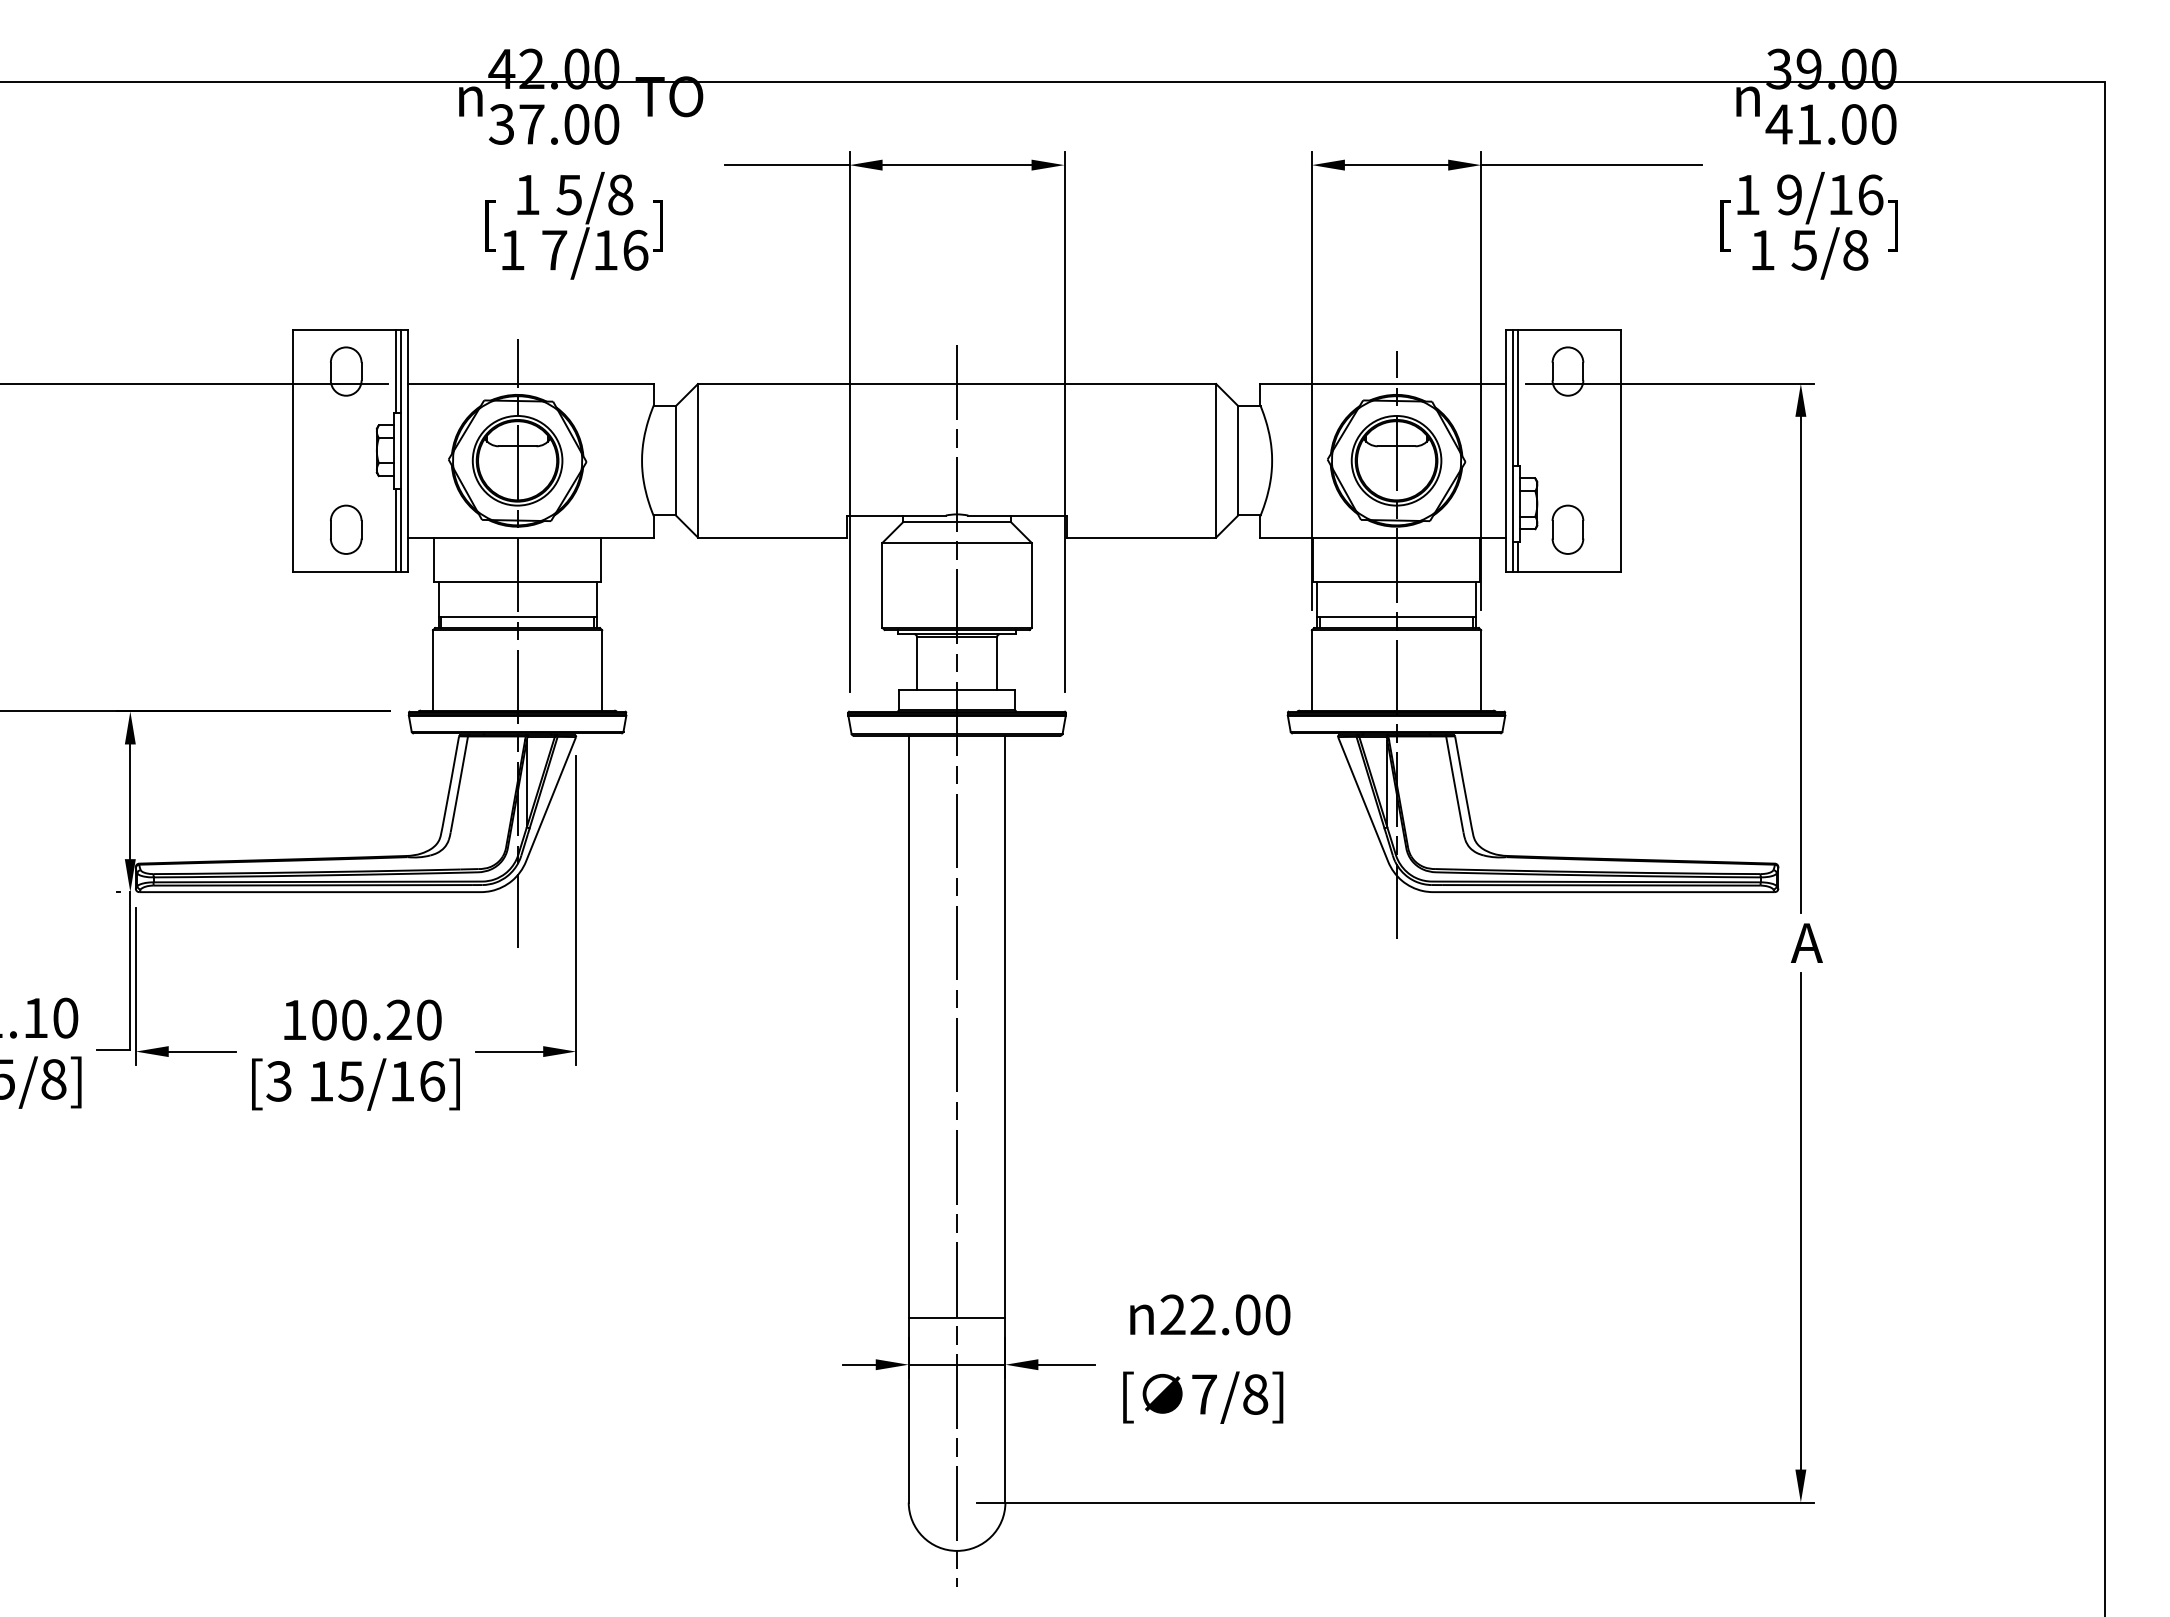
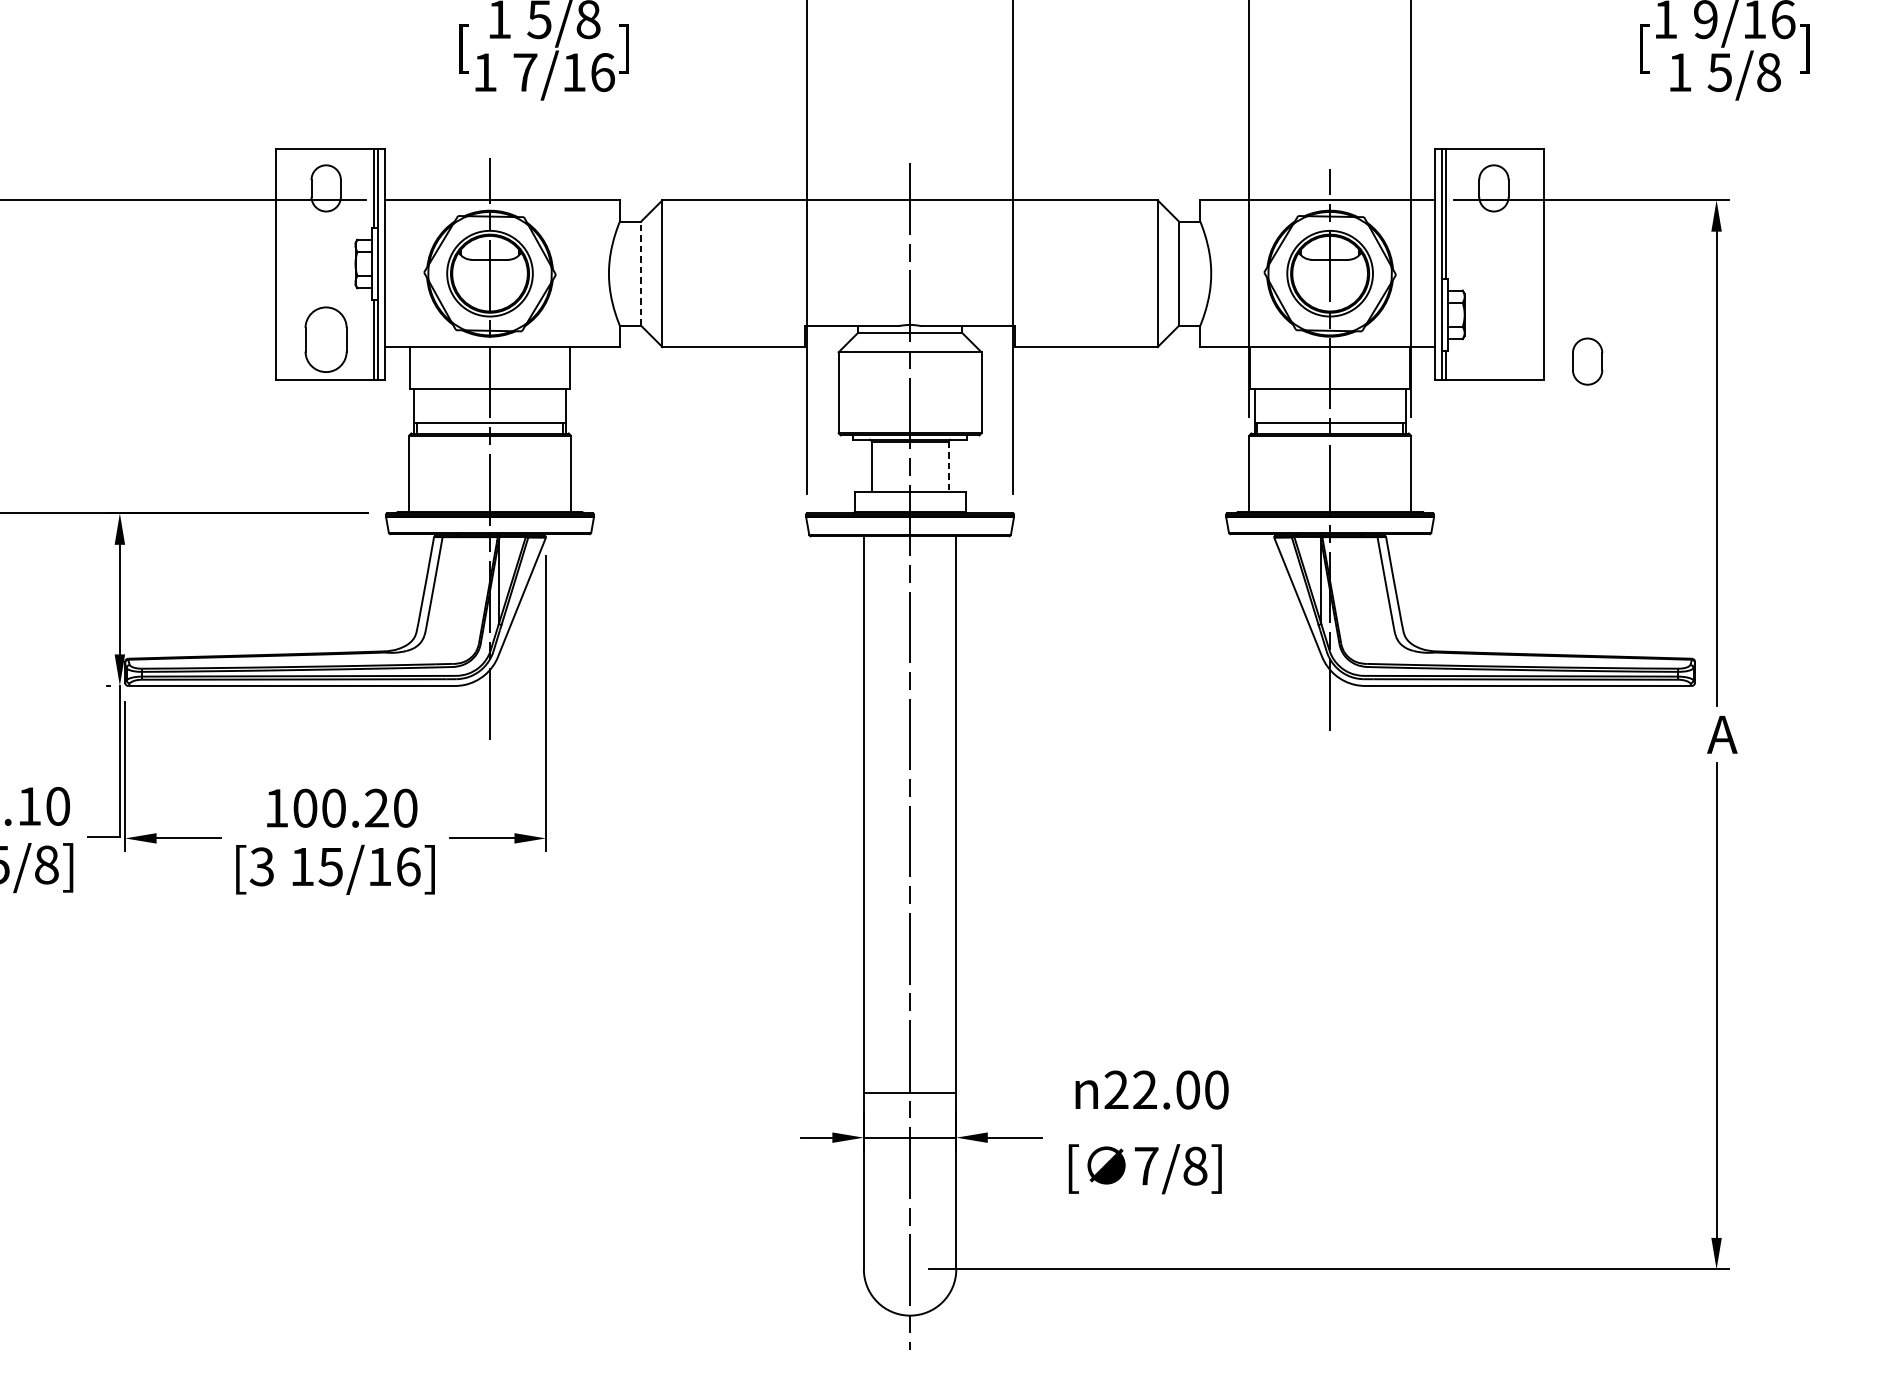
line: (675, 460) -> (640, 273), solid -> dashed
part: (346, 529) -> (326, 339), size x1.4
part: (1567, 529) -> (1587, 361), moved
line: (997, 663) -> (948, 467), solid -> dashed

